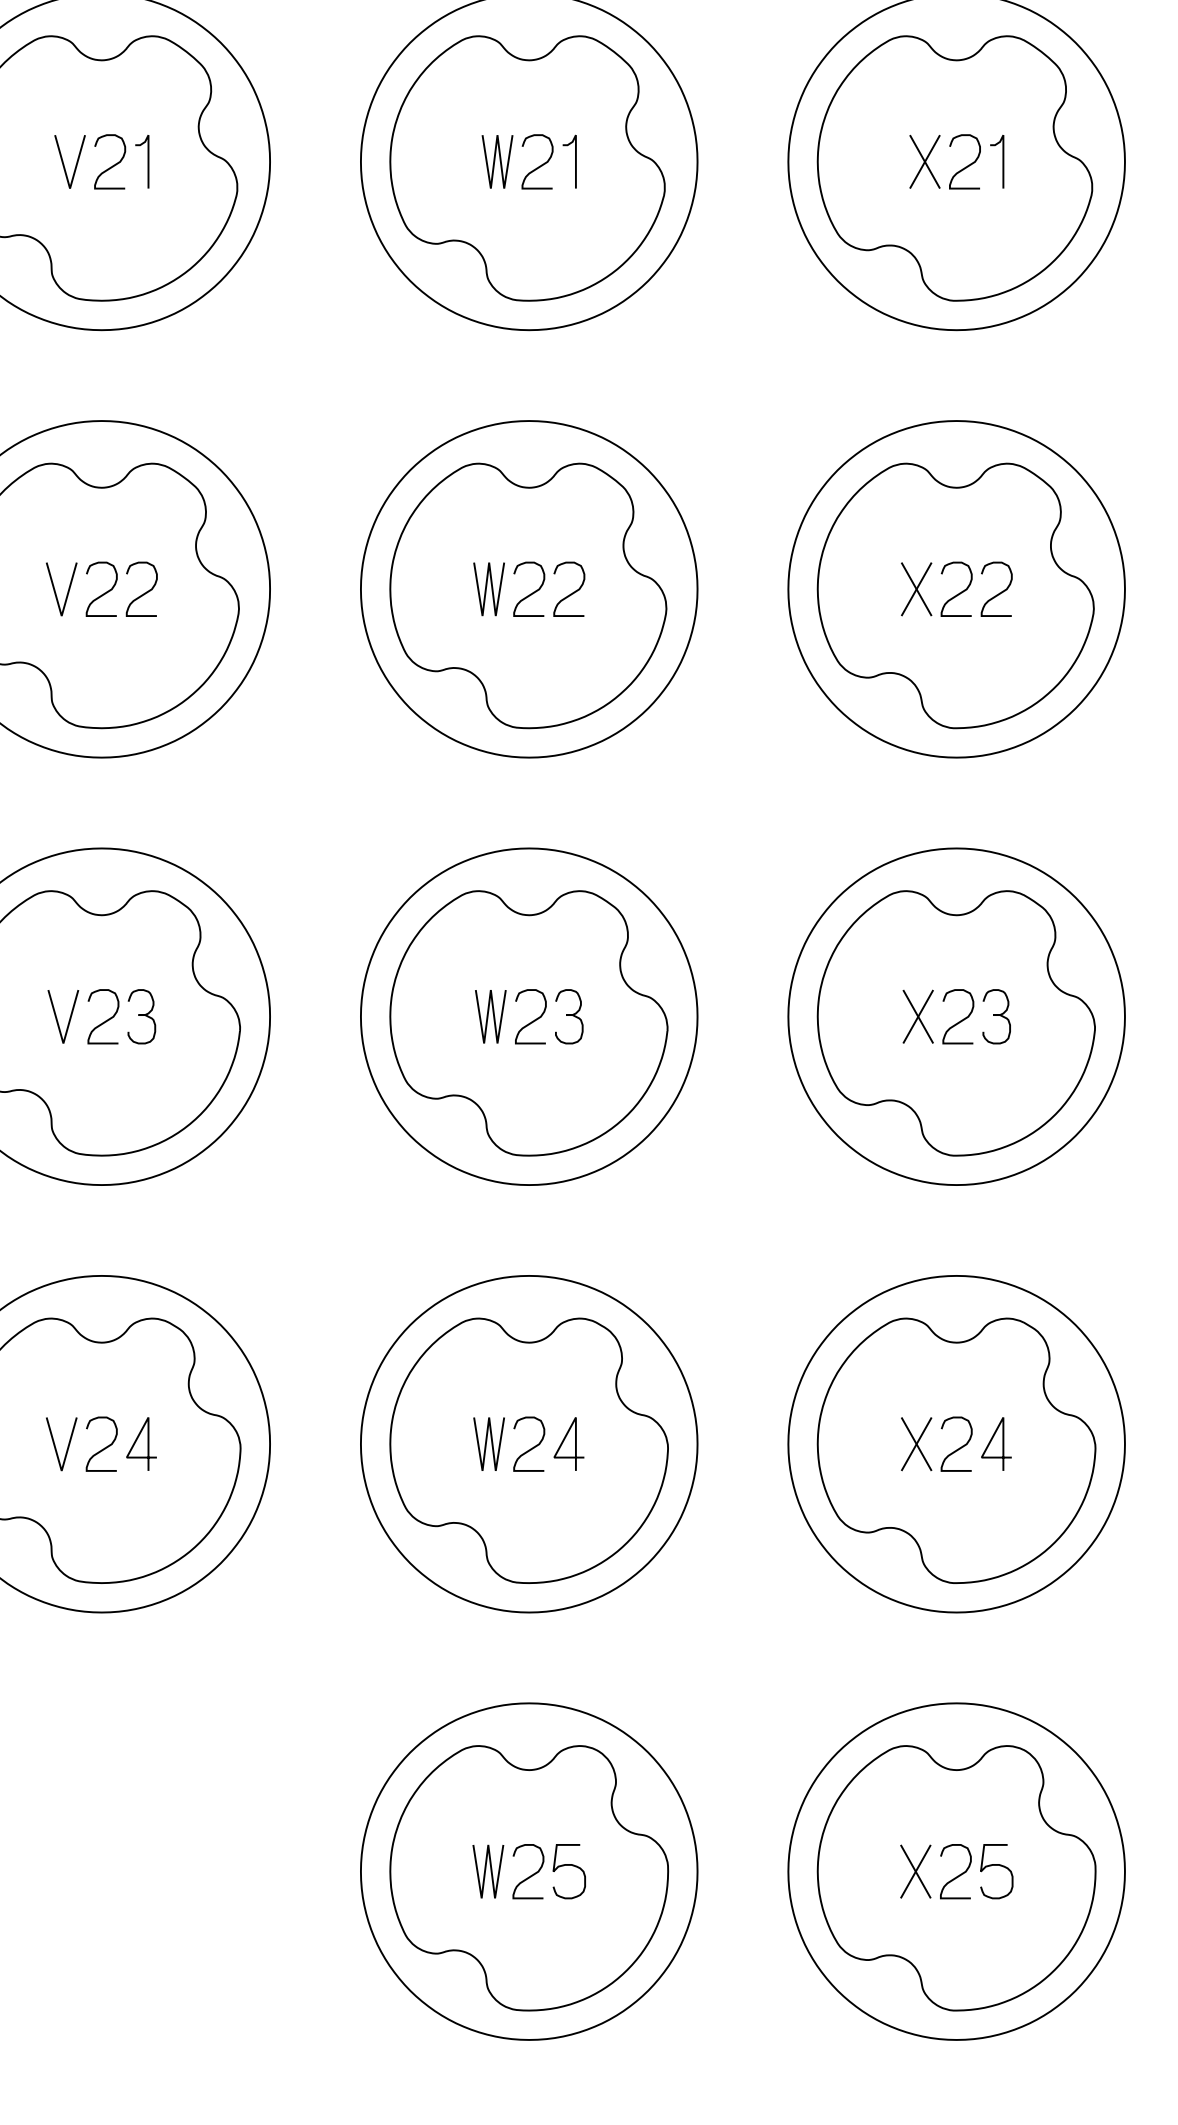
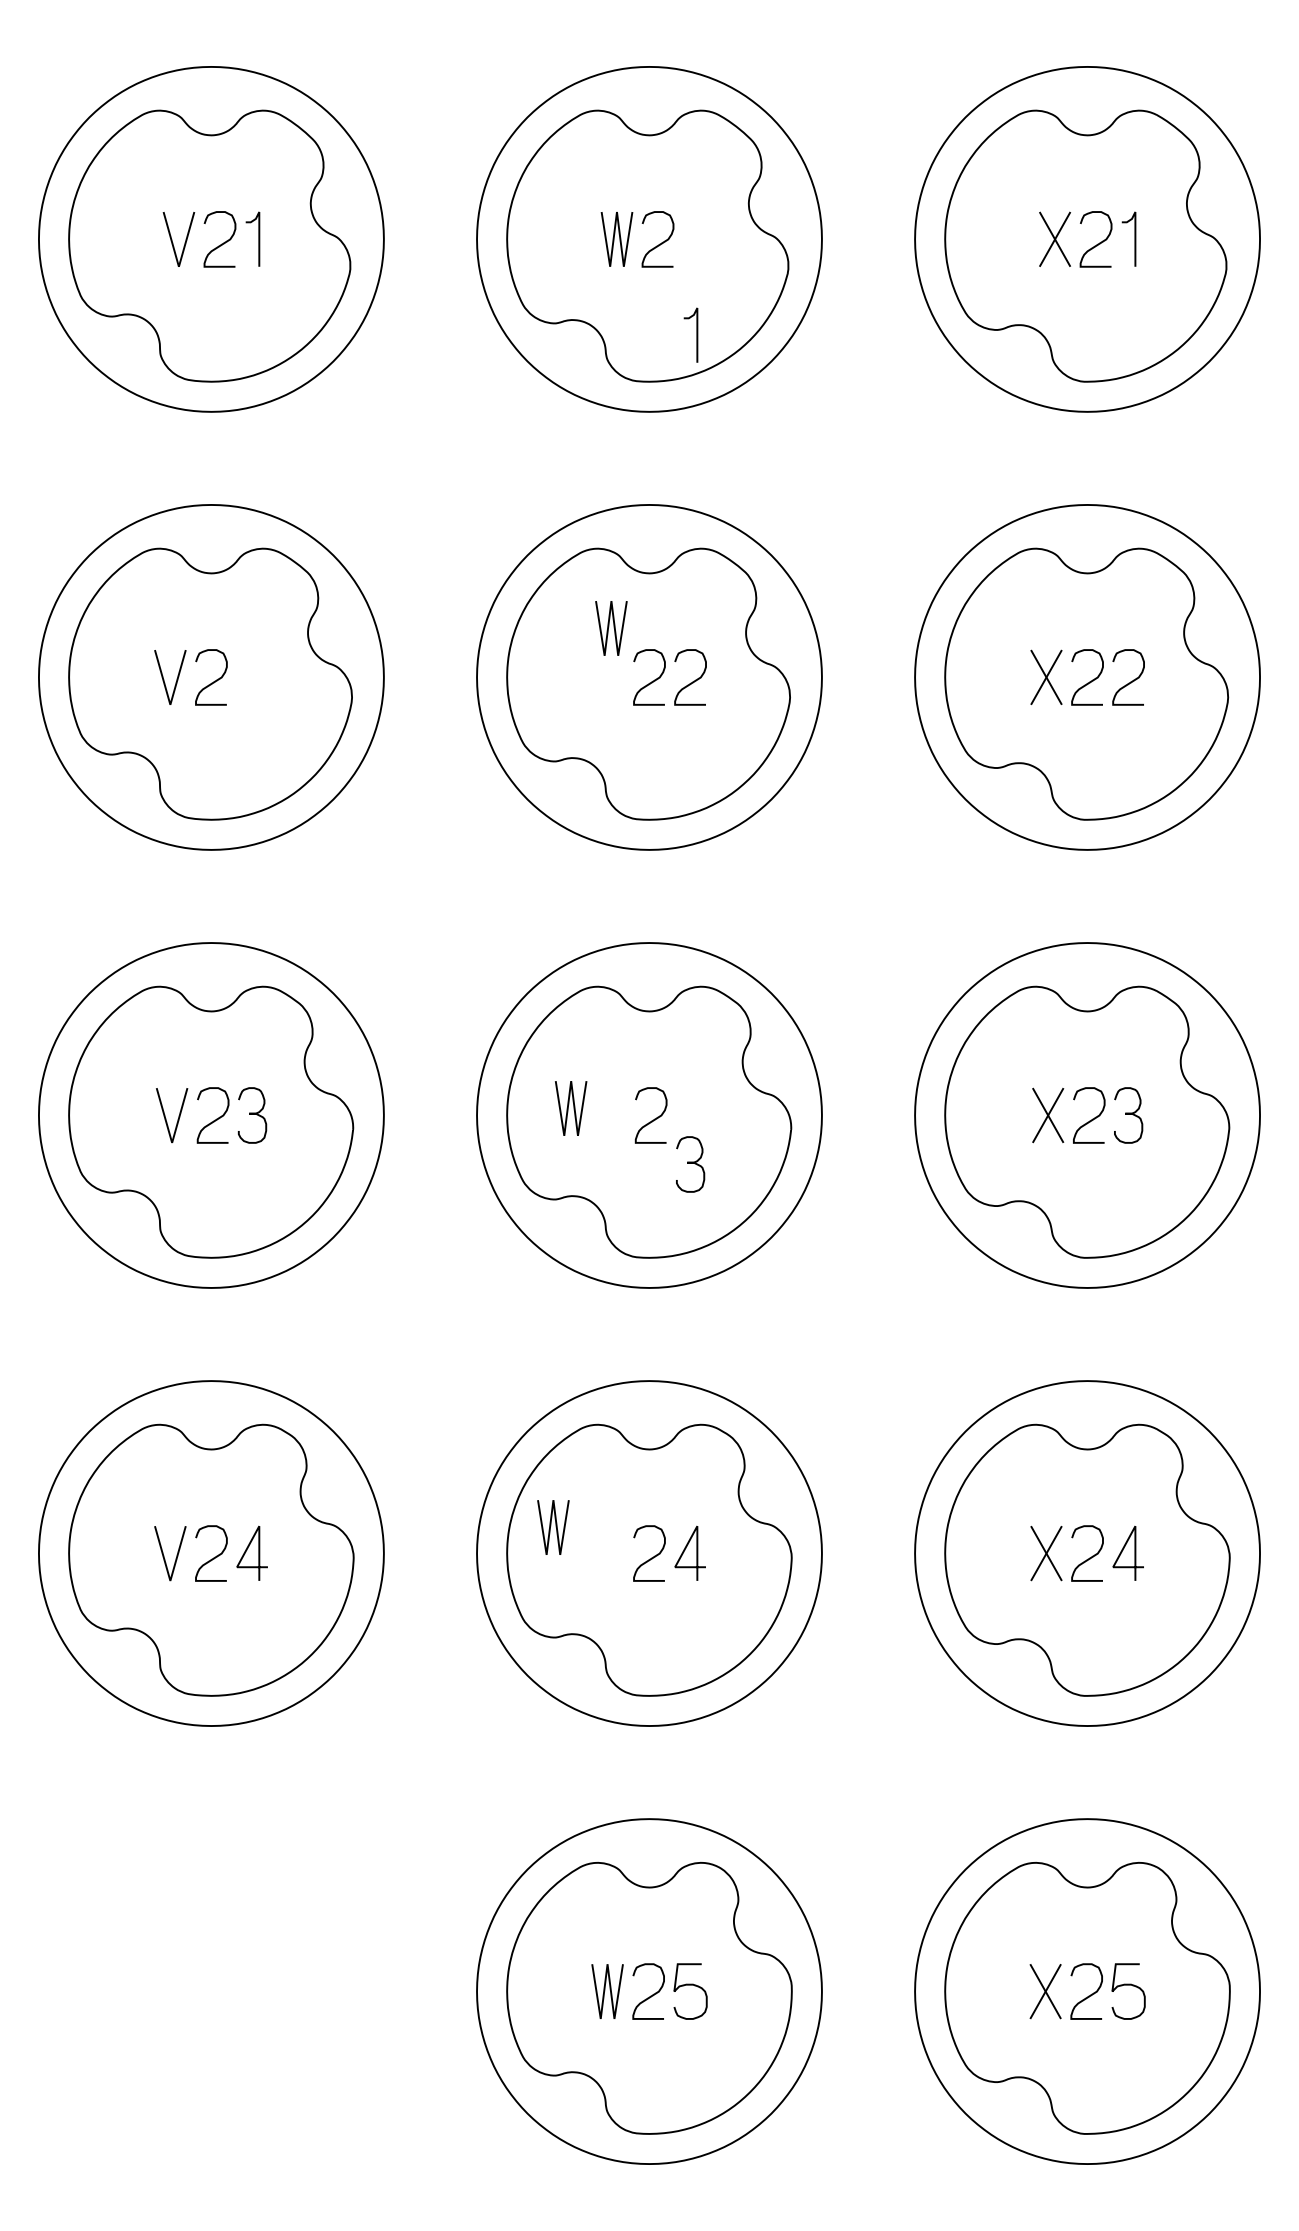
curve: (575, 160) -> (696, 334), moved
line: (491, 589) -> (613, 628), moved
curve: (143, 593) -> (254, 681), removed
curve: (569, 1015) -> (690, 1163), moved
line: (493, 1016) -> (573, 1108), moved
line: (491, 1444) -> (555, 1527), moved

